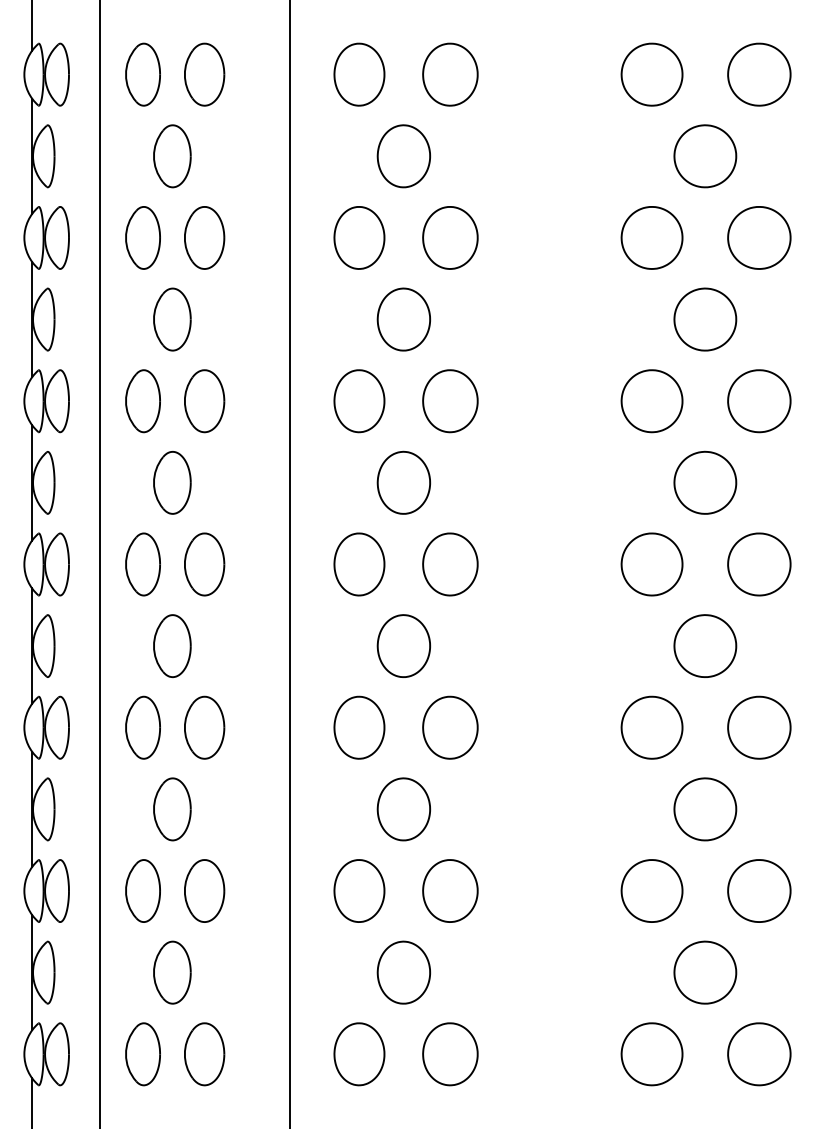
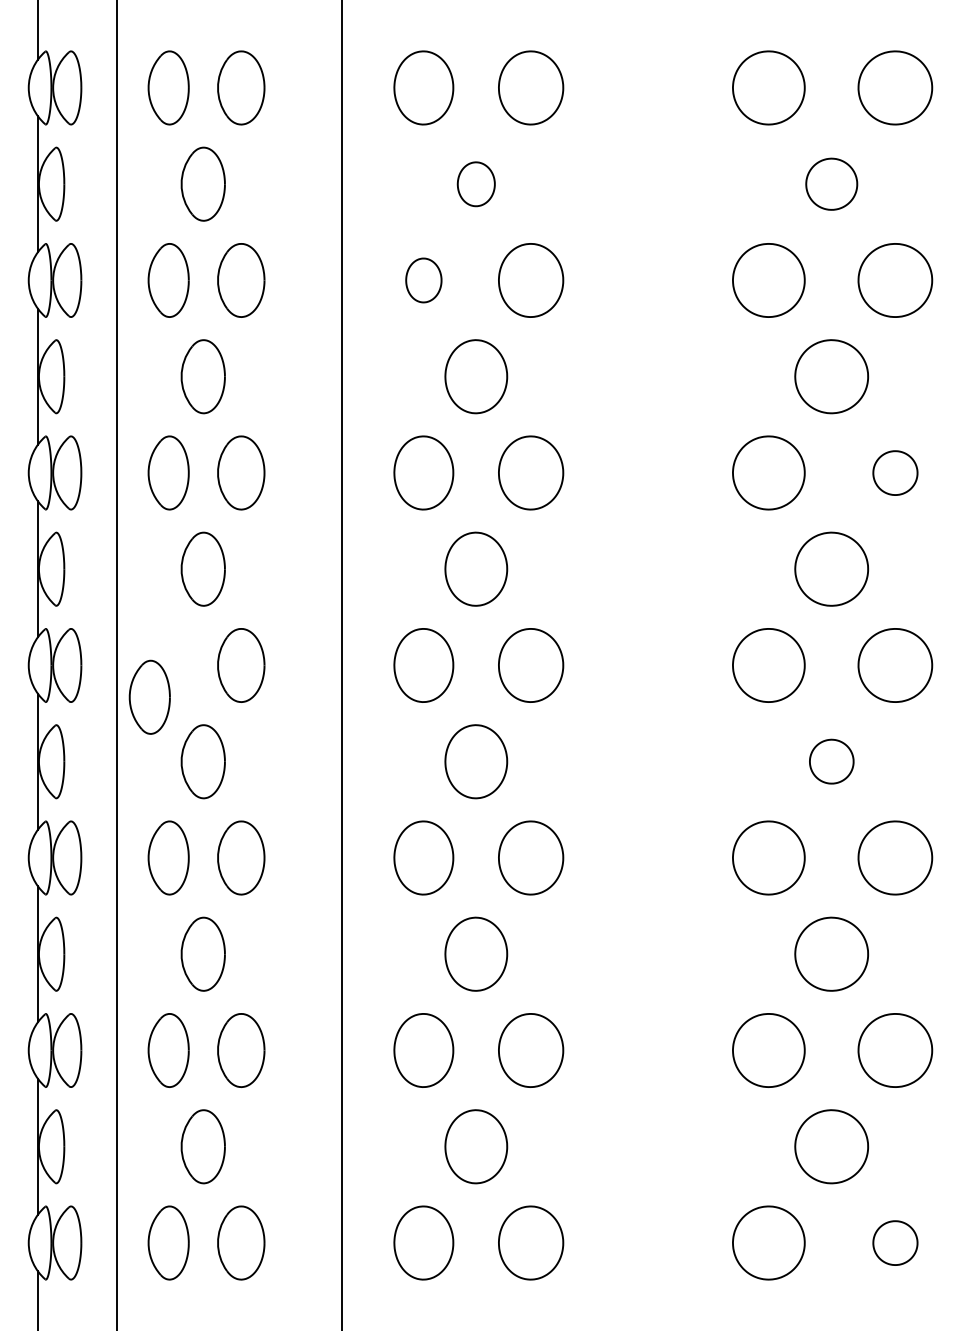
part: (403, 156) -> (475, 184), size x0.6
part: (705, 156) -> (831, 184), size x0.7
part: (359, 237) -> (423, 279), size x0.6
part: (759, 401) -> (895, 473), size x0.6
part: (142, 564) -> (149, 697), moved
part: (705, 645) -> (831, 761), size x0.6
part: (759, 1054) -> (895, 1243), size x0.6

